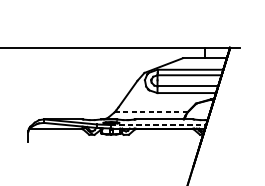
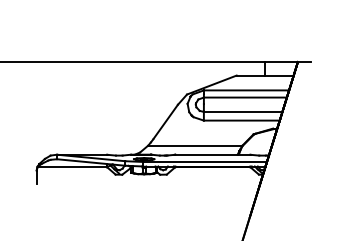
line: (151, 112) -> (195, 145), dashed -> solid
line: (158, 124) -> (205, 161), dashed -> solid

